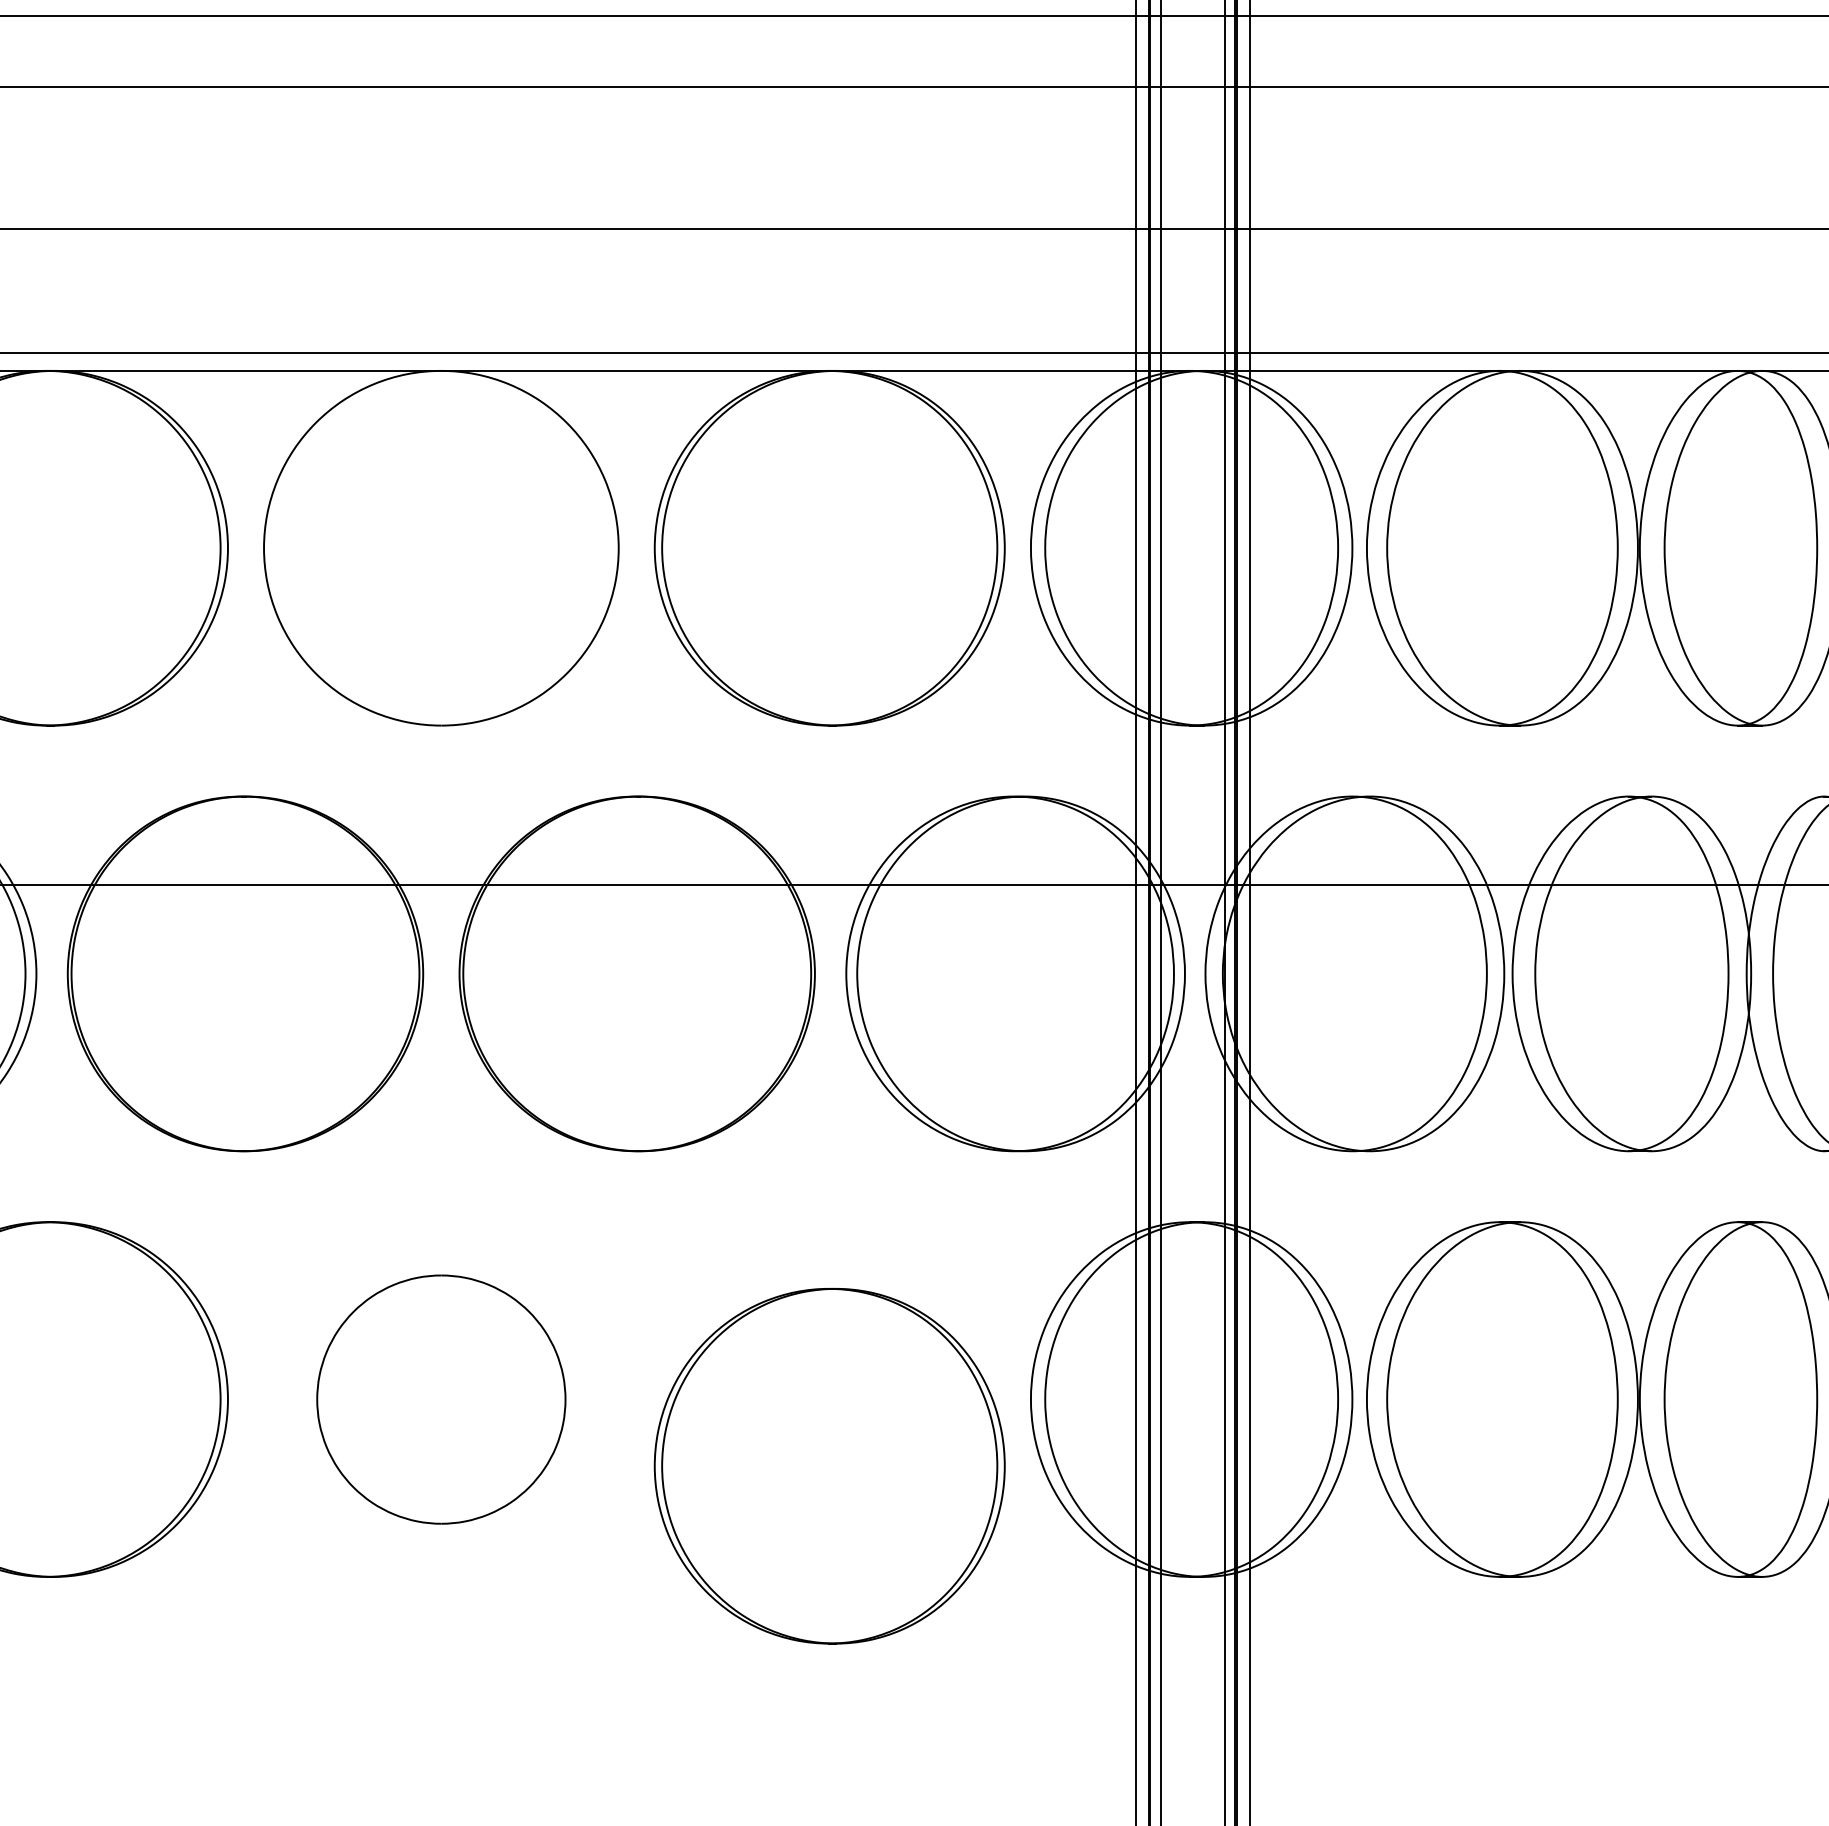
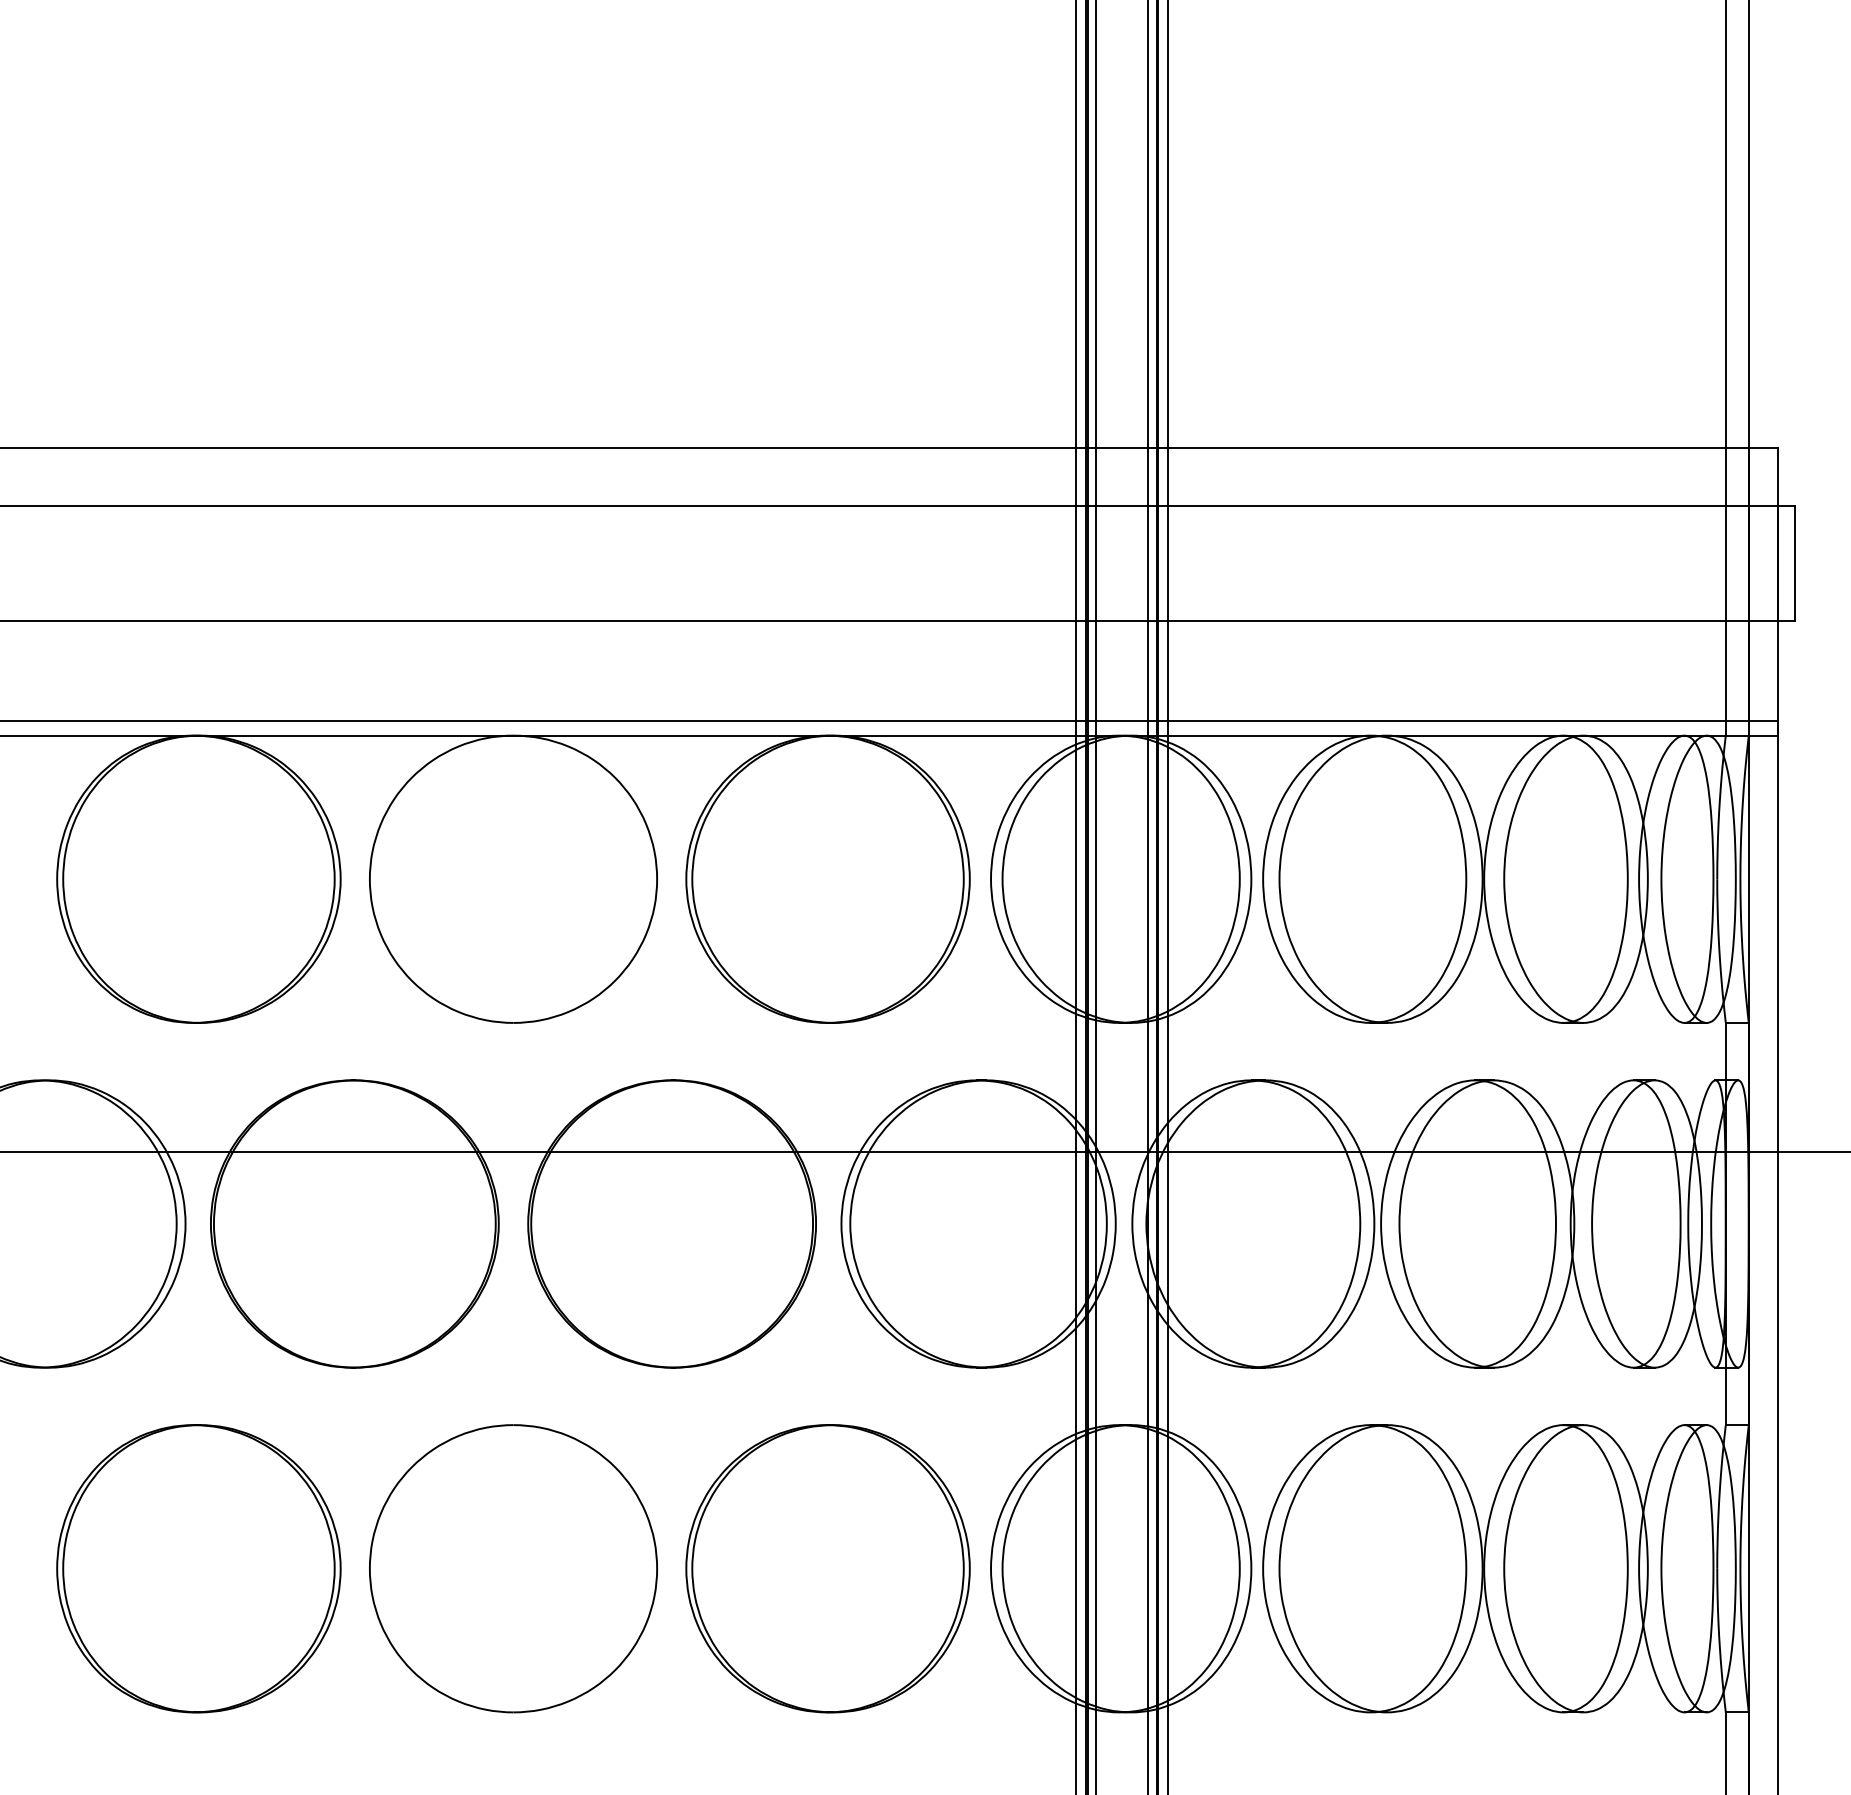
part: (441, 1399) -> (513, 1568), size x1.43
part: (829, 1465) -> (827, 1568), moved

